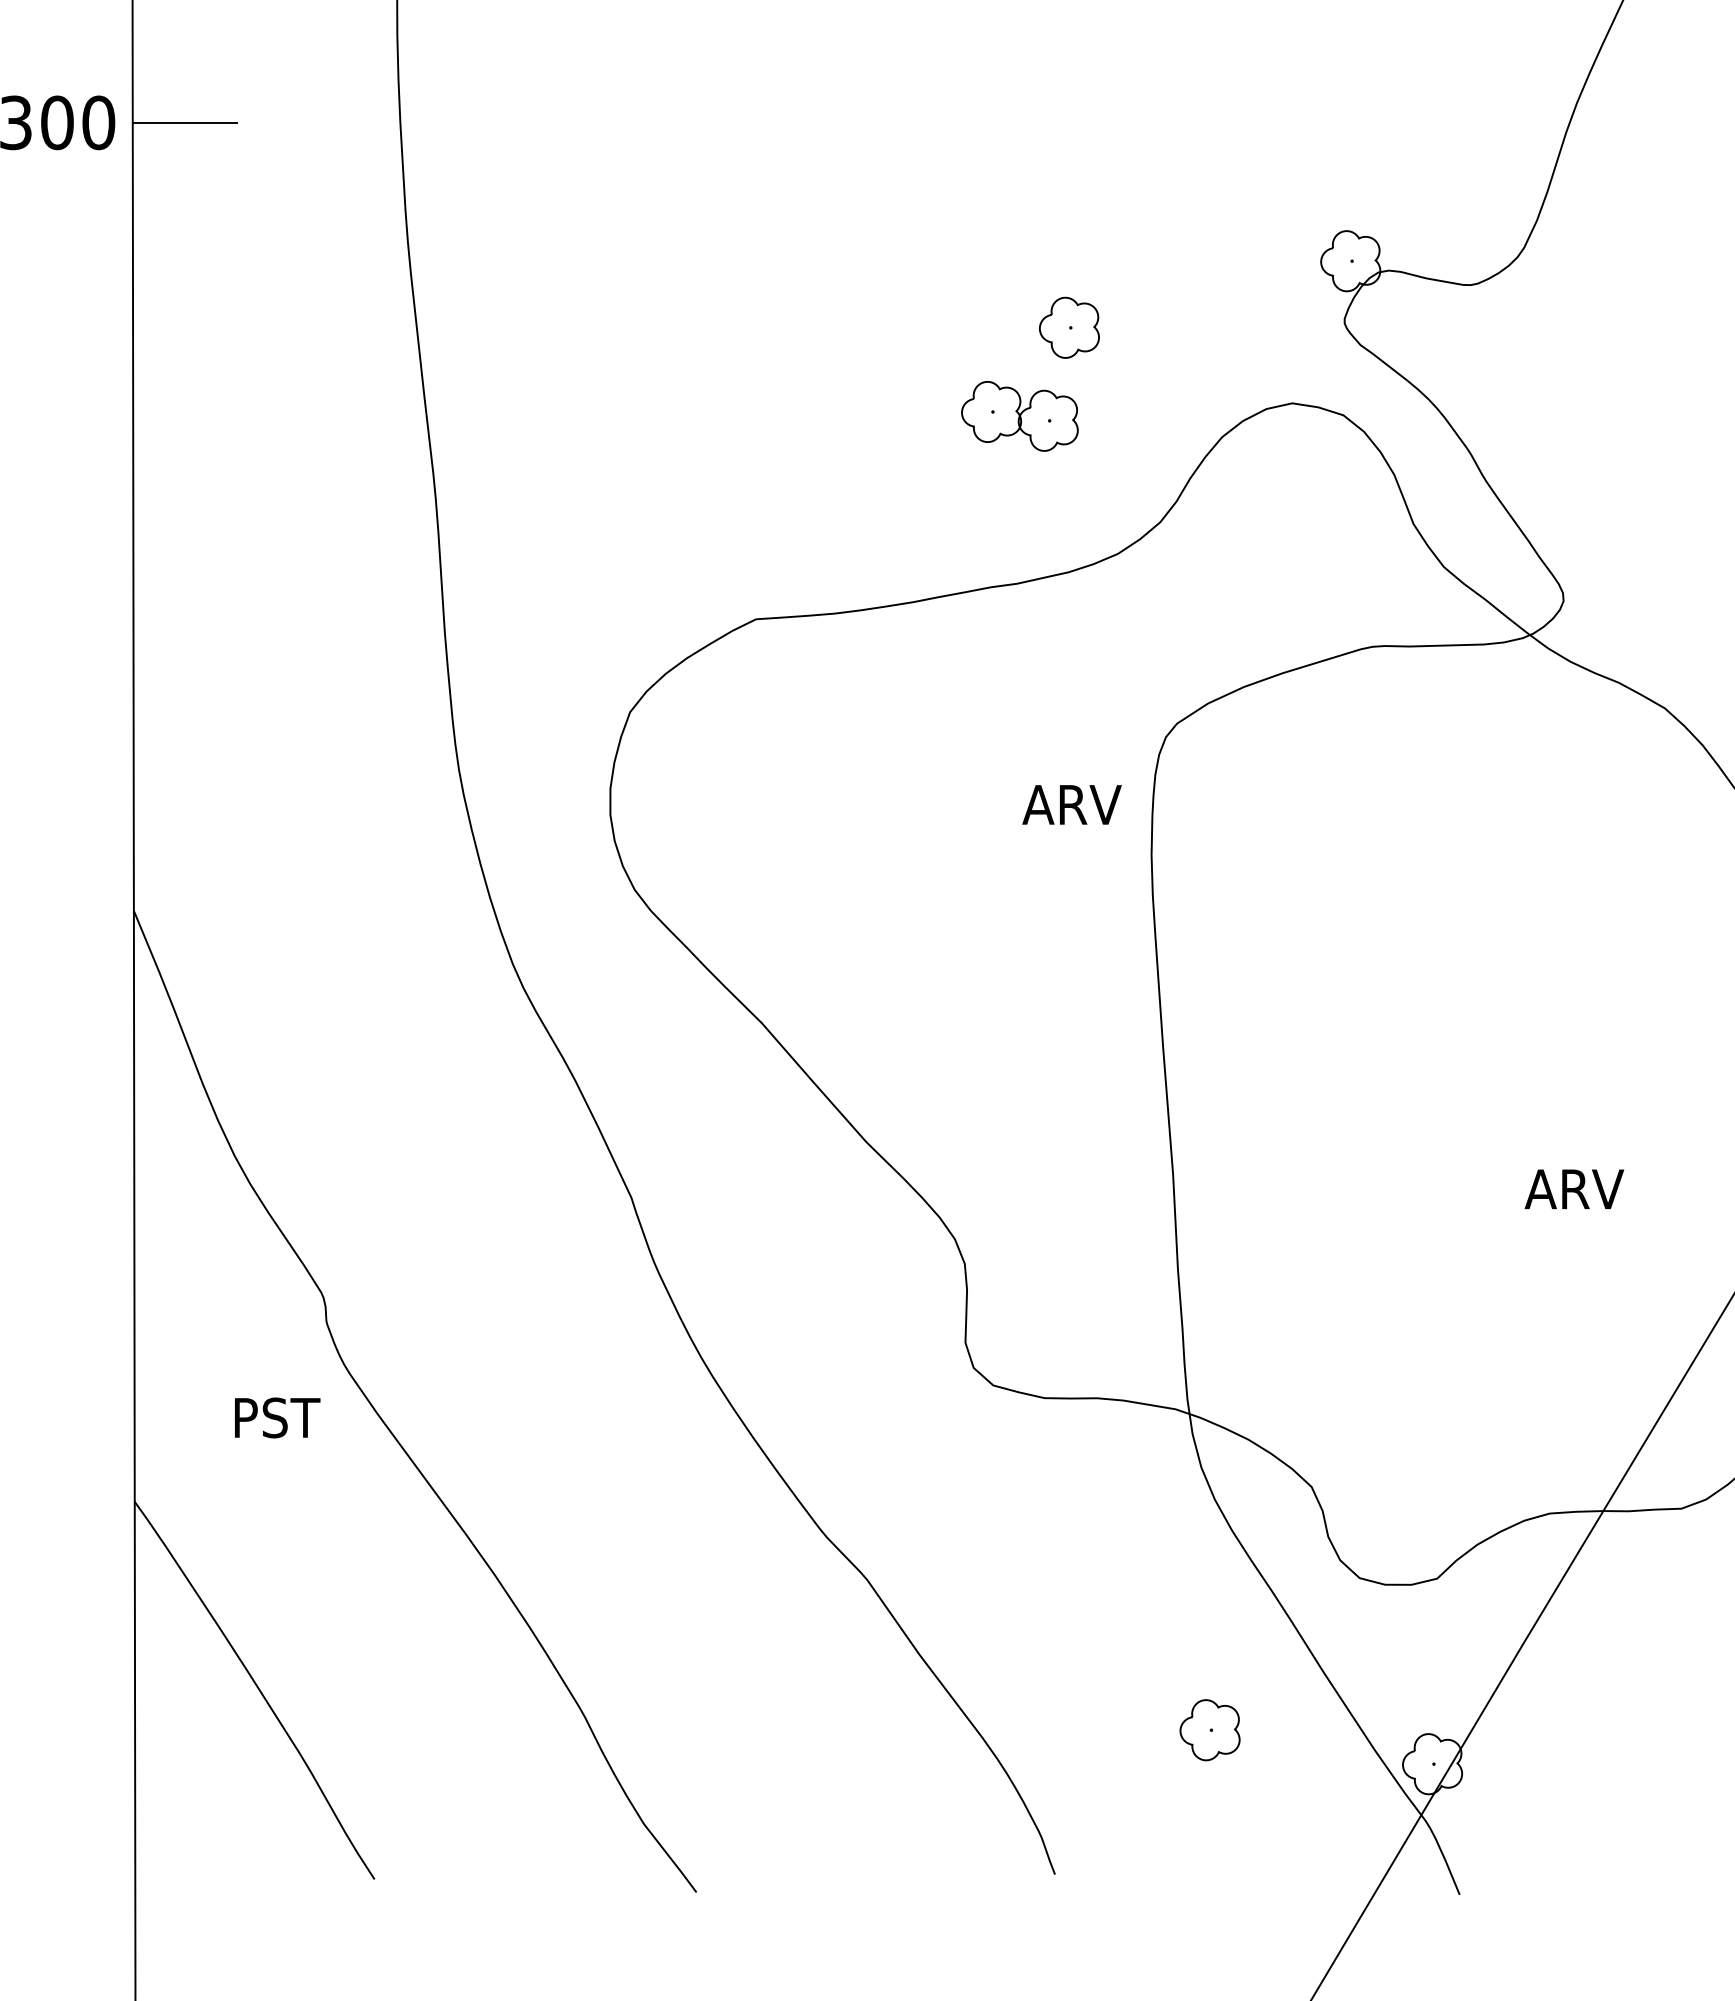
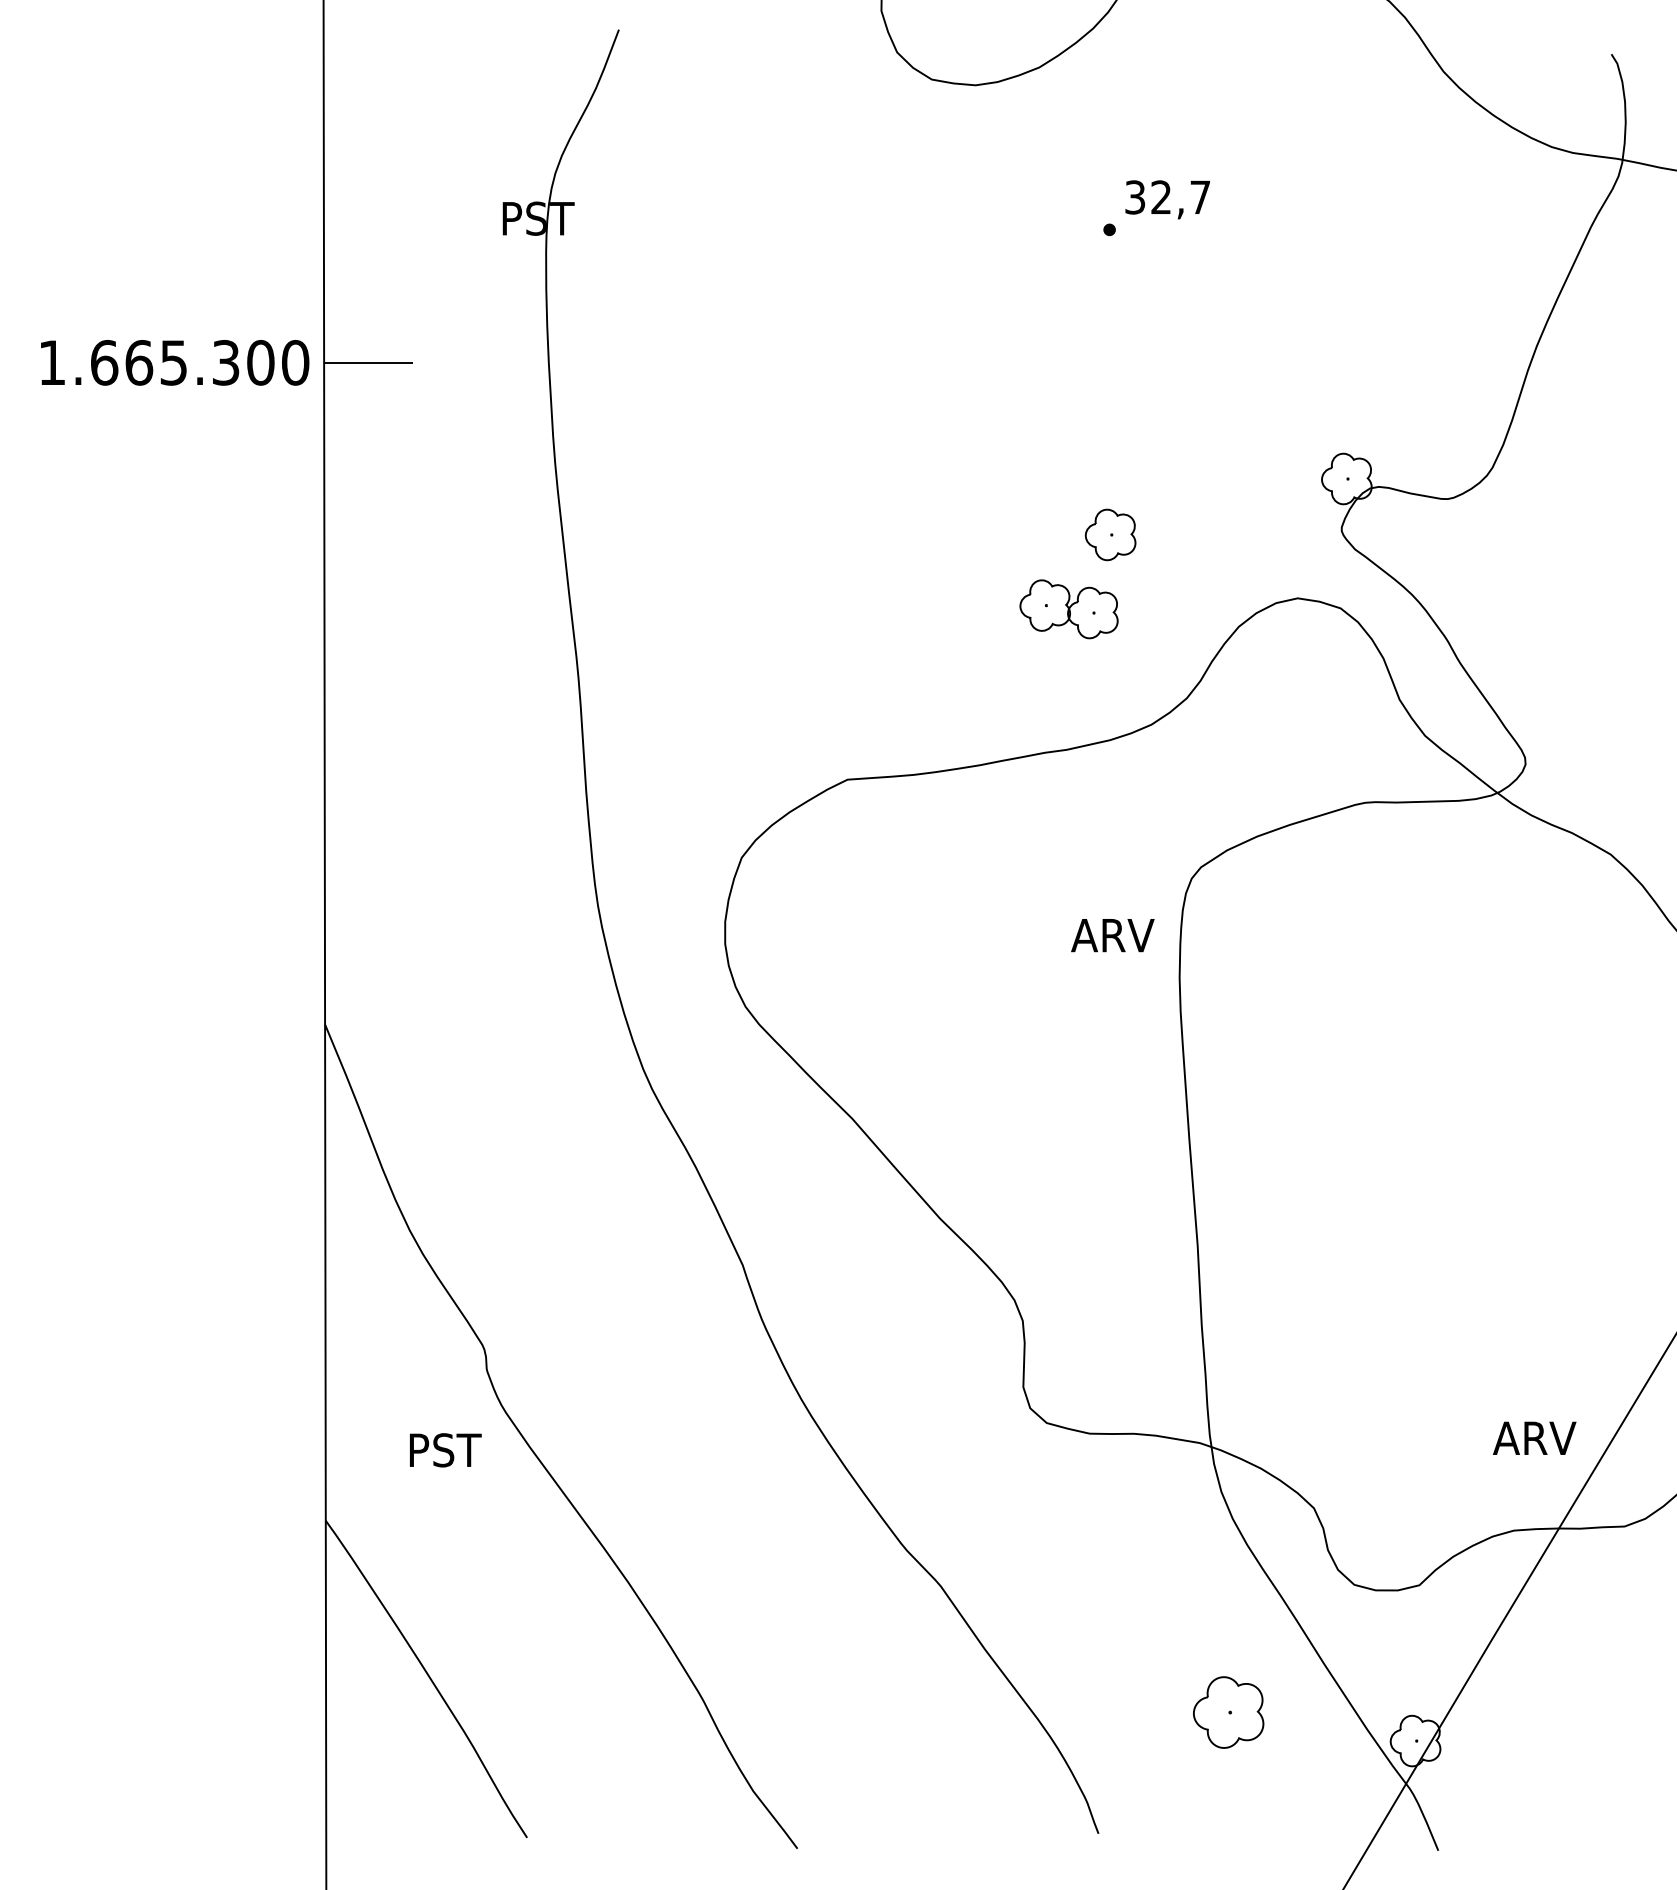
text: (1574, 1188) -> (1534, 1437), moved
part: (1209, 1730) -> (1228, 1712), size x1.4

